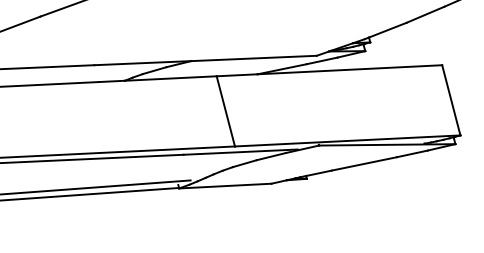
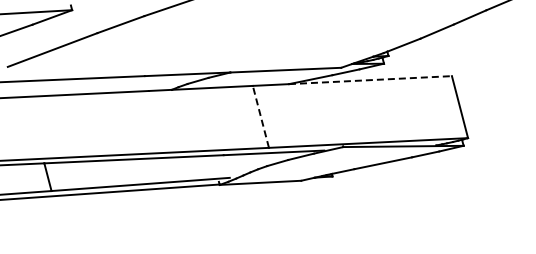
line: (349, 70) -> (370, 80), solid -> dashed
line: (225, 110) -> (260, 116), solid -> dashed

